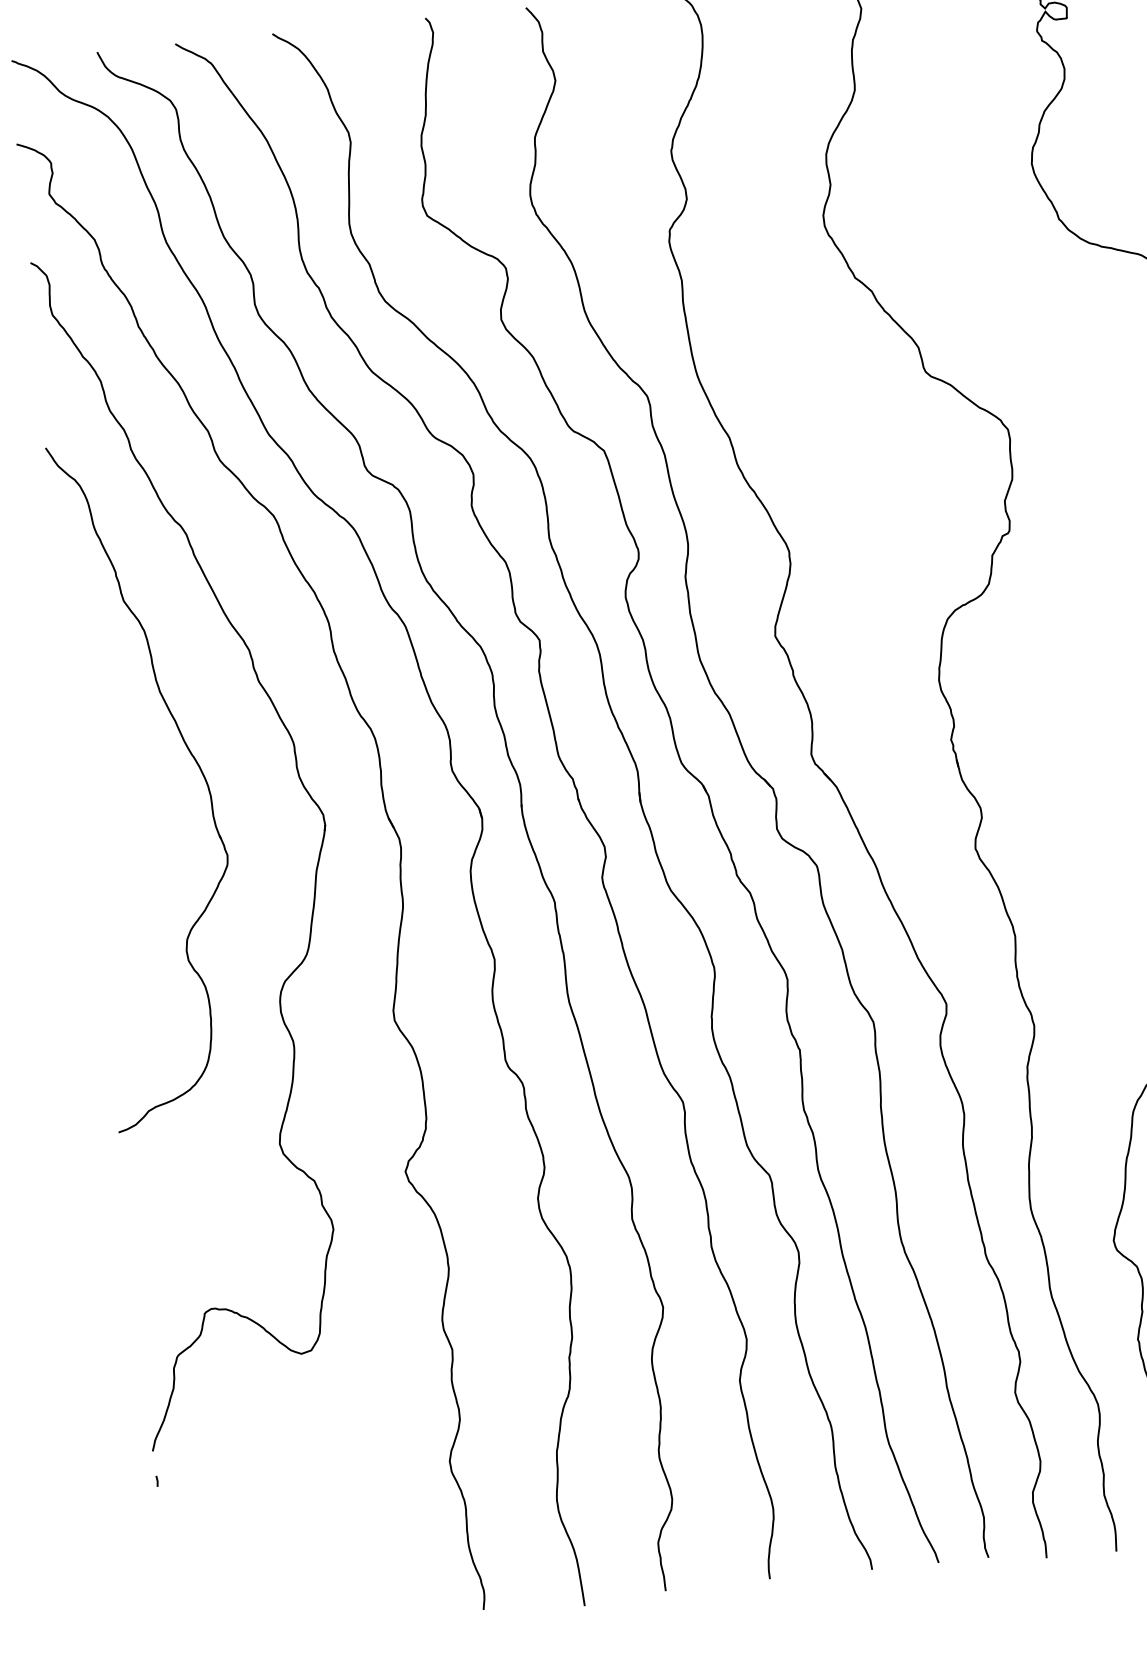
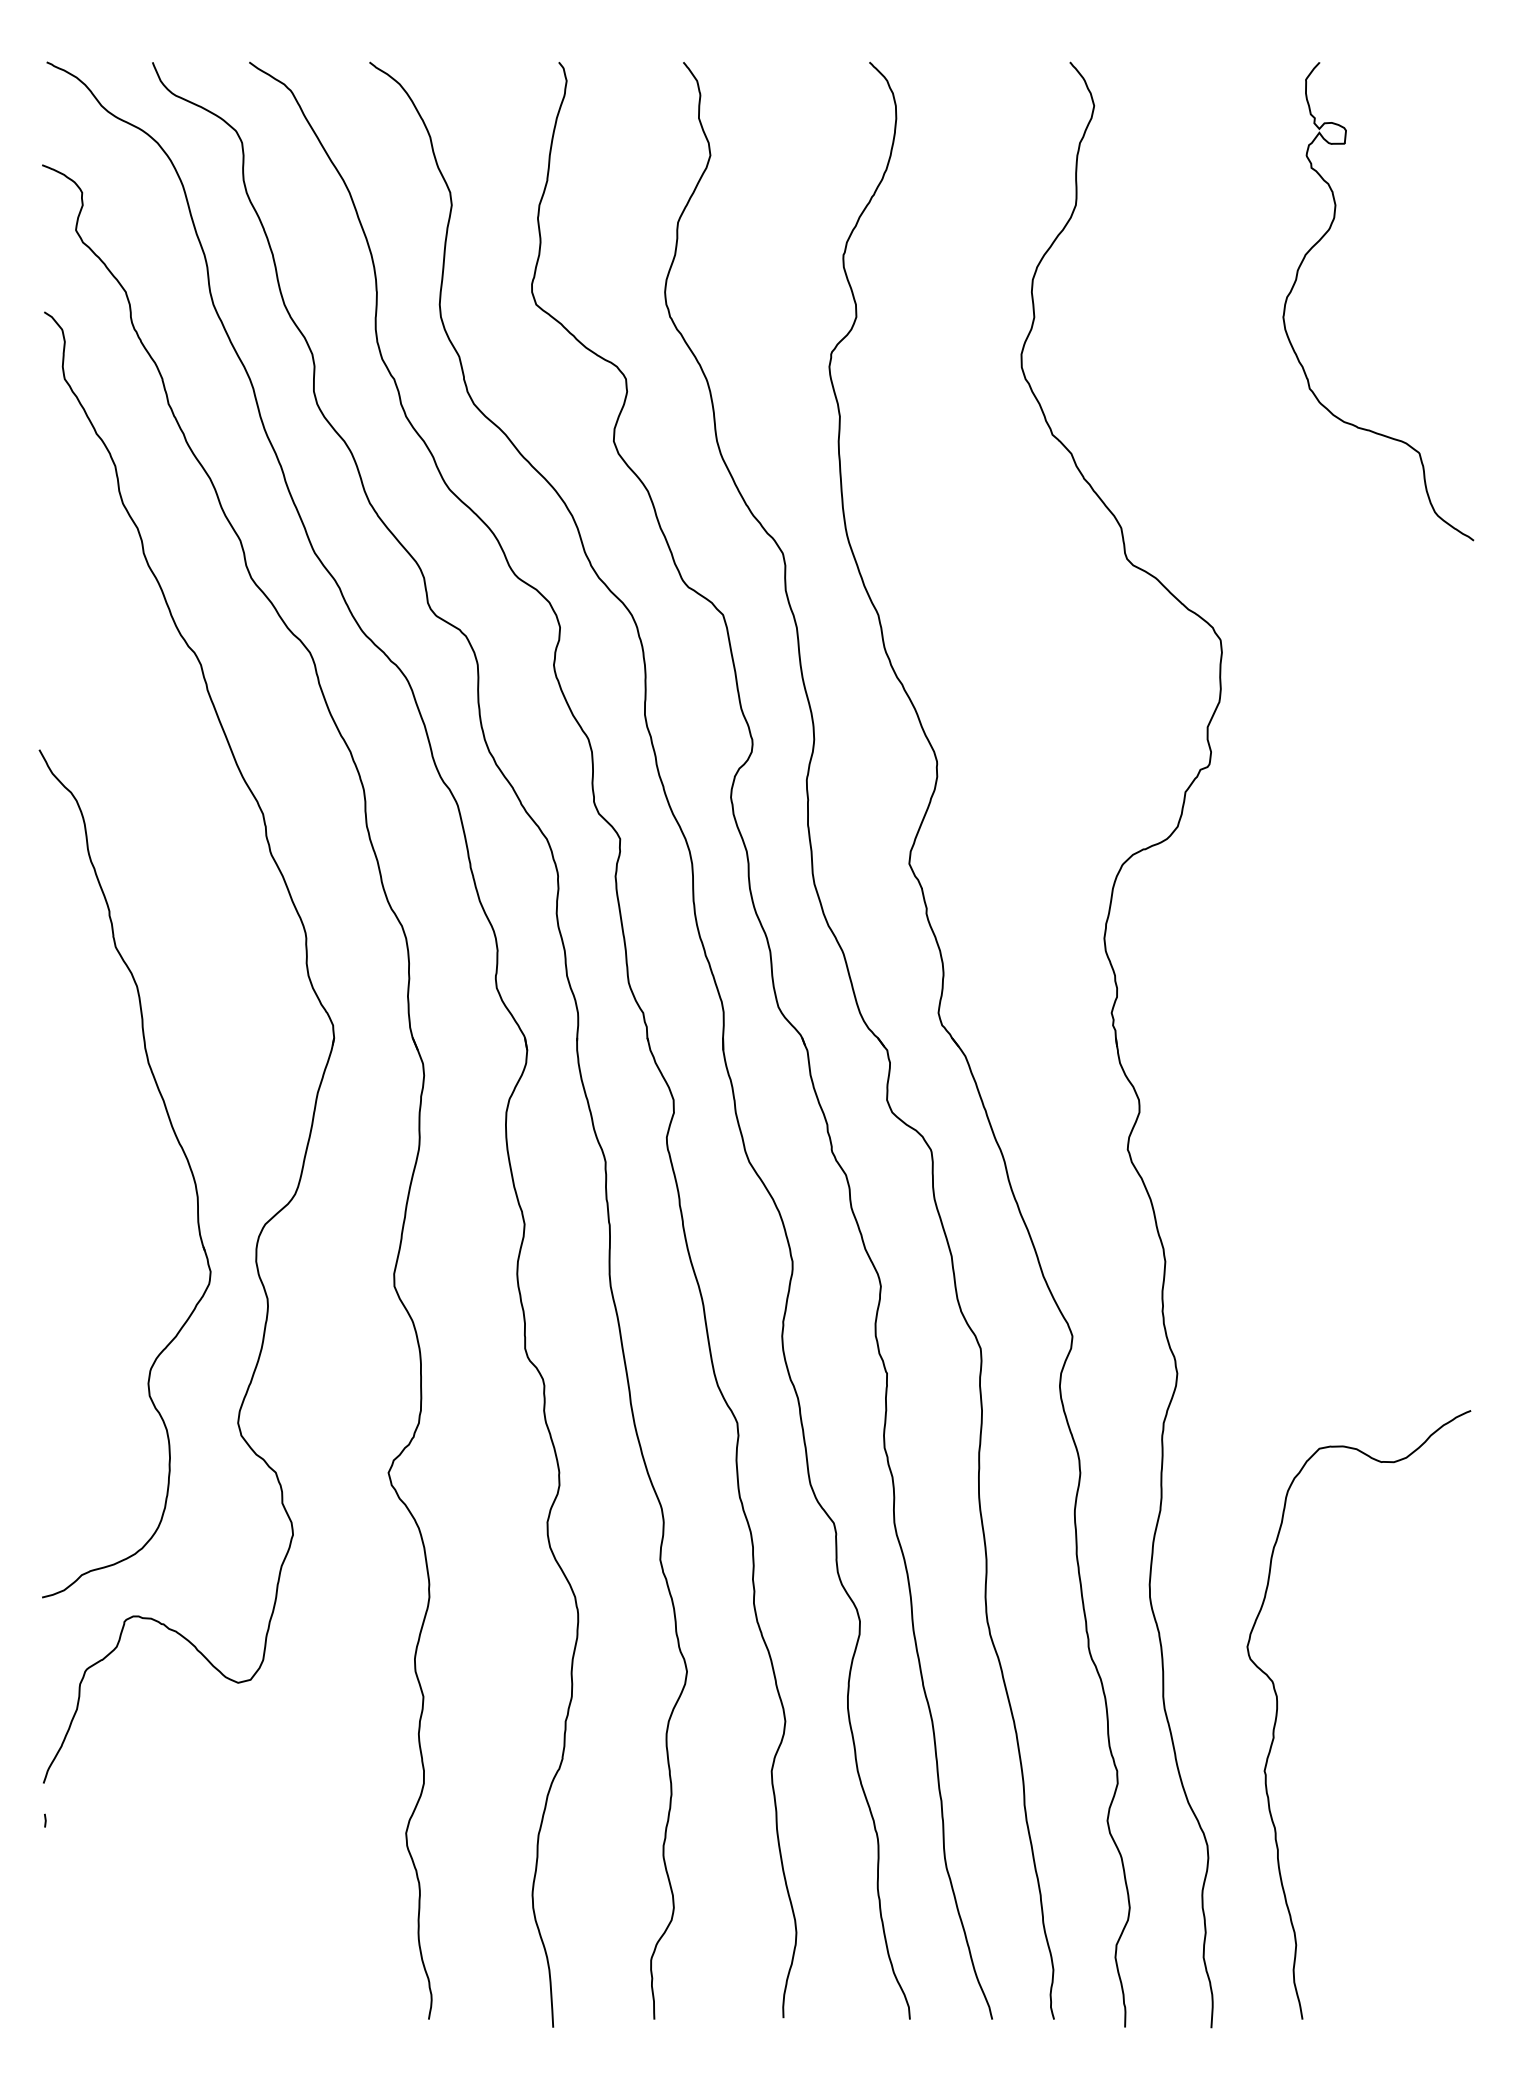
part: (191, 755) -> (179, 1145), moved

